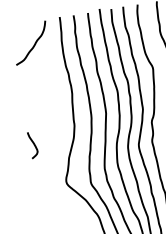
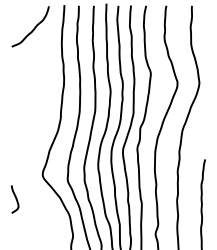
curve: (33, 145) -> (15, 199), moved

